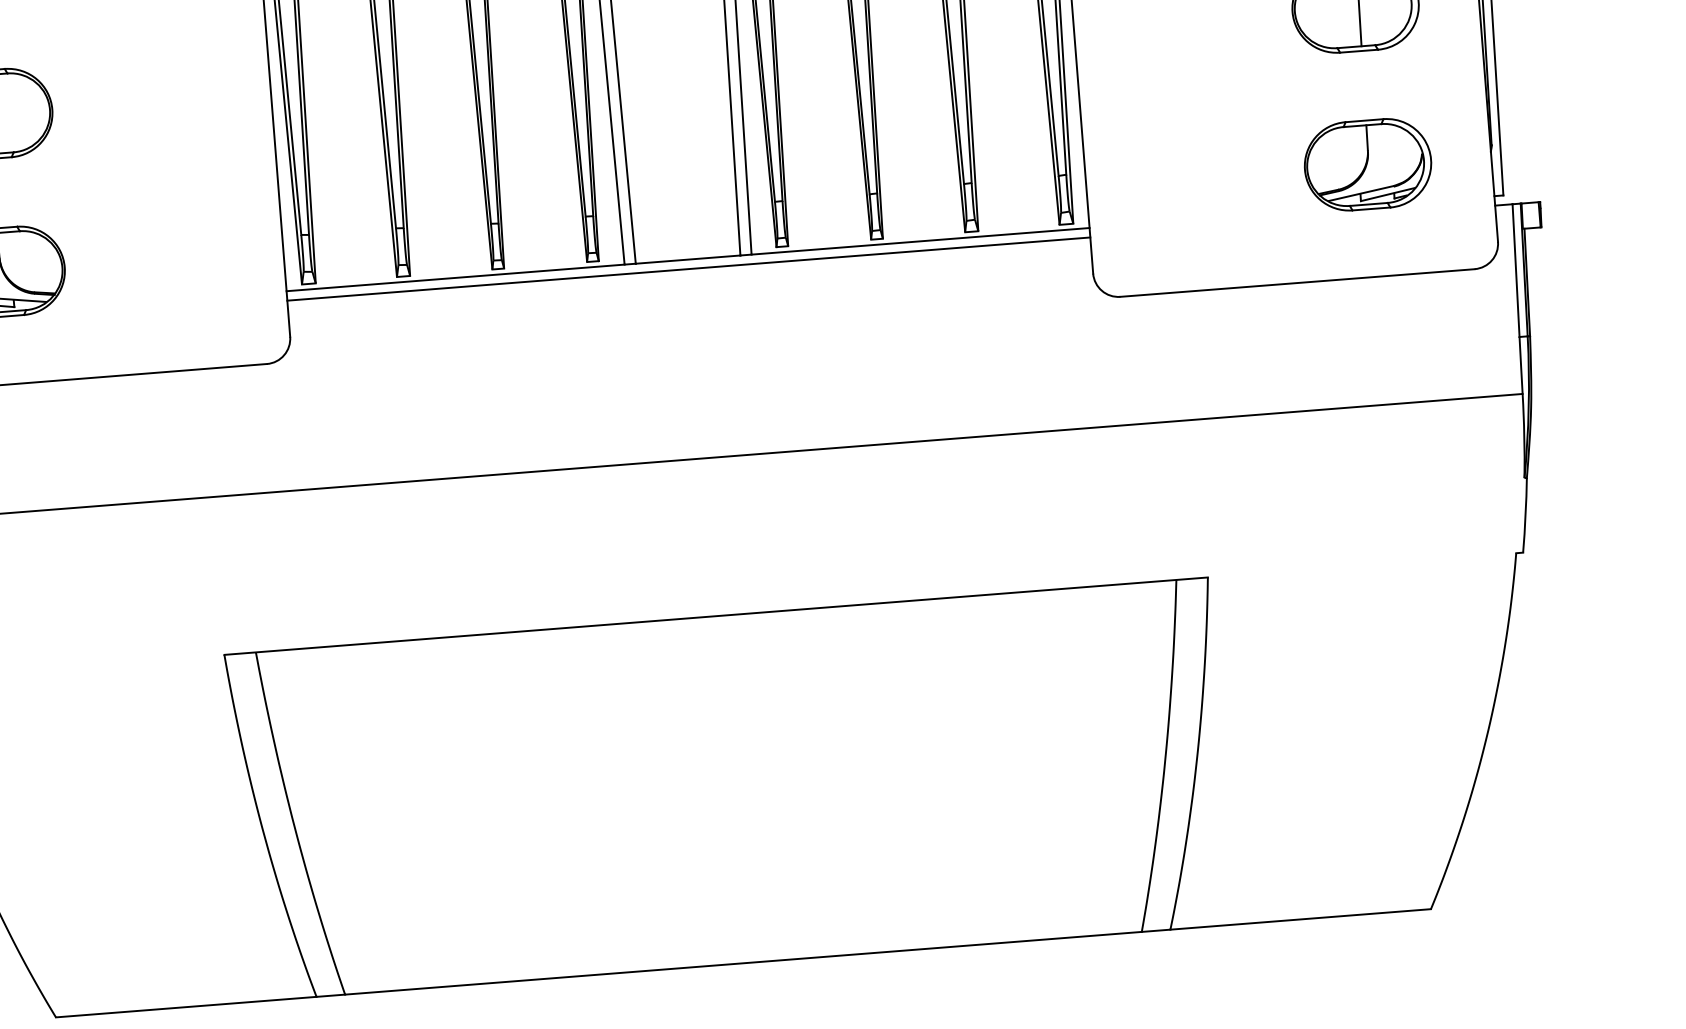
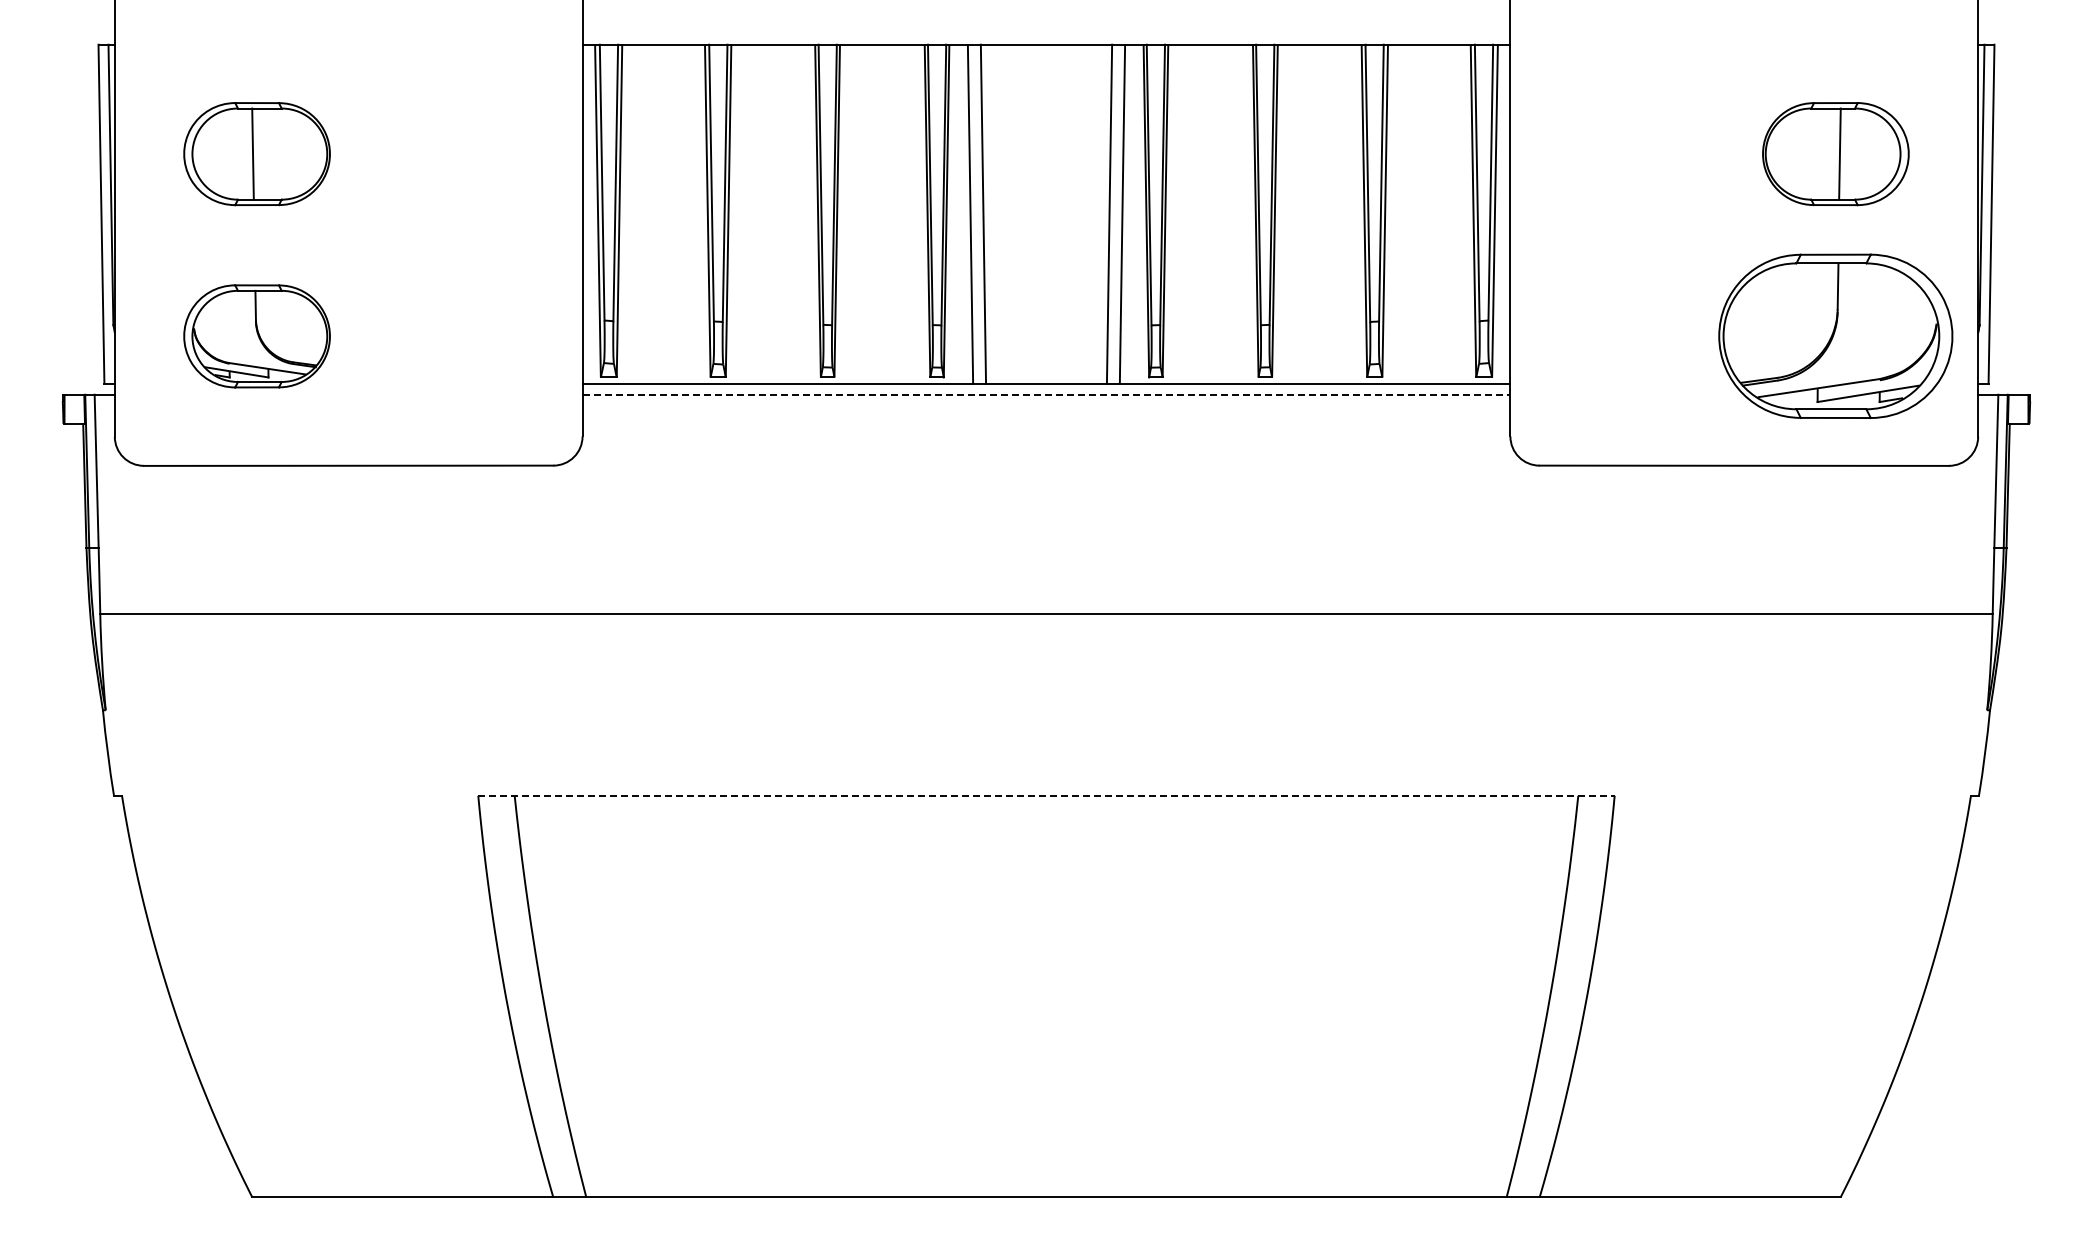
part: (1367, 164) -> (1835, 336), size x1.6
line: (688, 268) -> (1046, 394), solid -> dashed
line: (716, 615) -> (1046, 795), solid -> dashed

